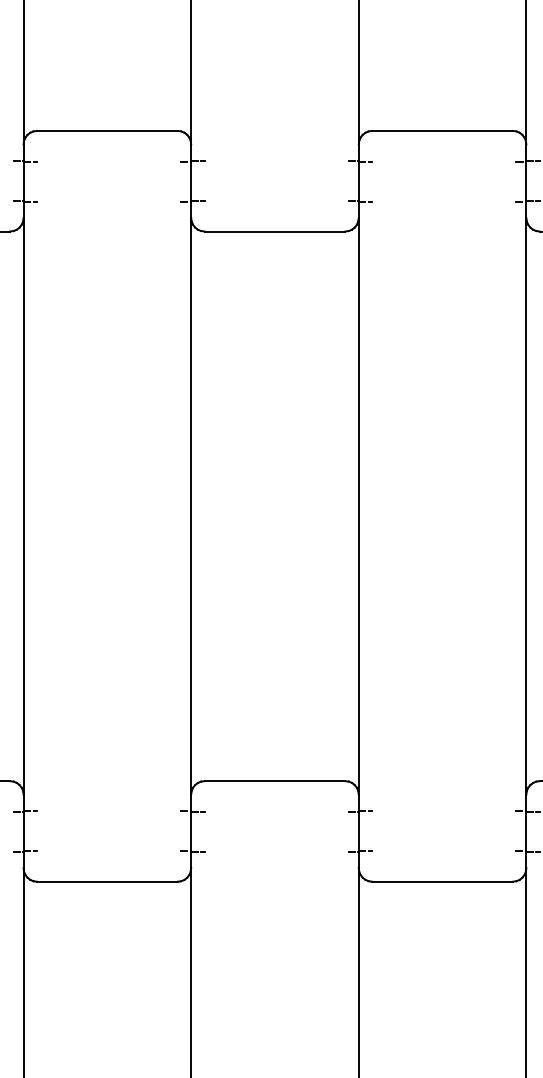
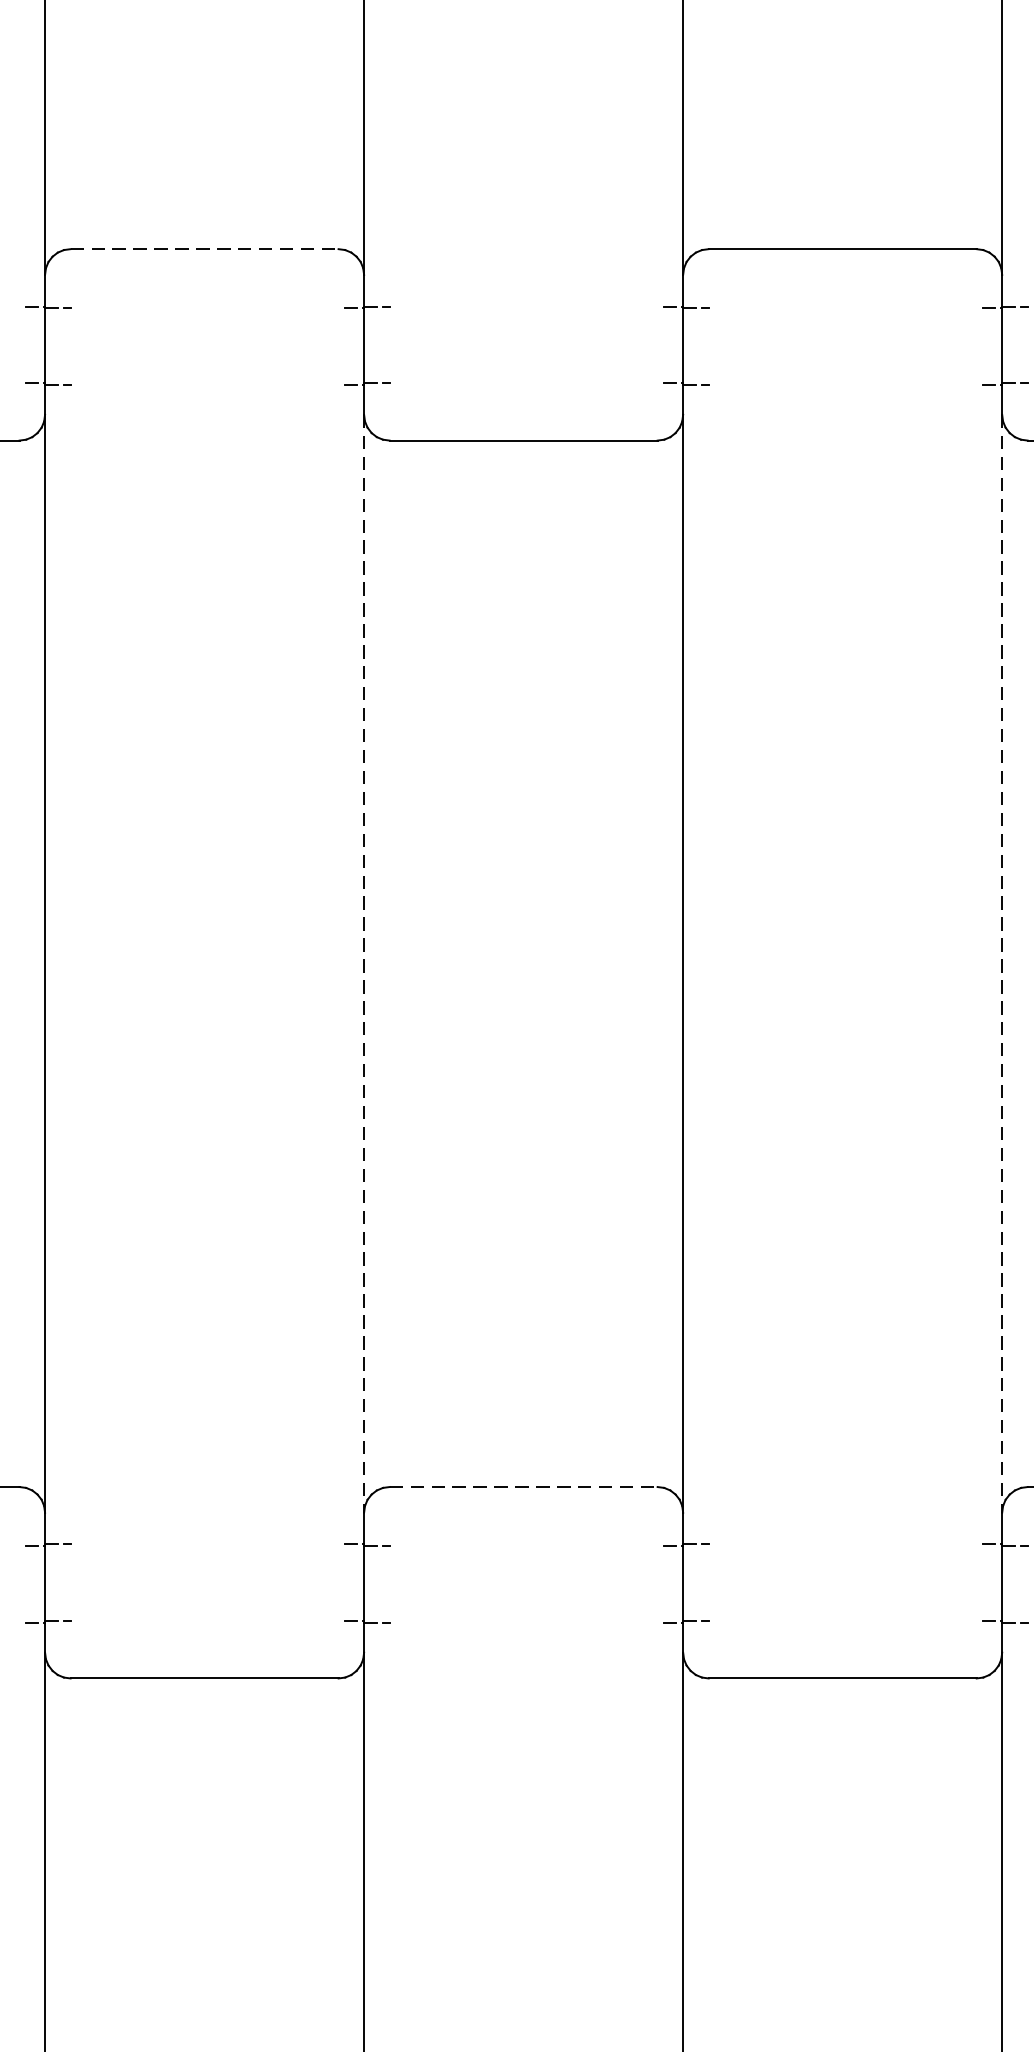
line: (107, 130) -> (204, 248), solid -> dashed
line: (191, 506) -> (364, 964), solid -> dashed
line: (526, 506) -> (1002, 964), solid -> dashed
line: (275, 781) -> (524, 1487), solid -> dashed

